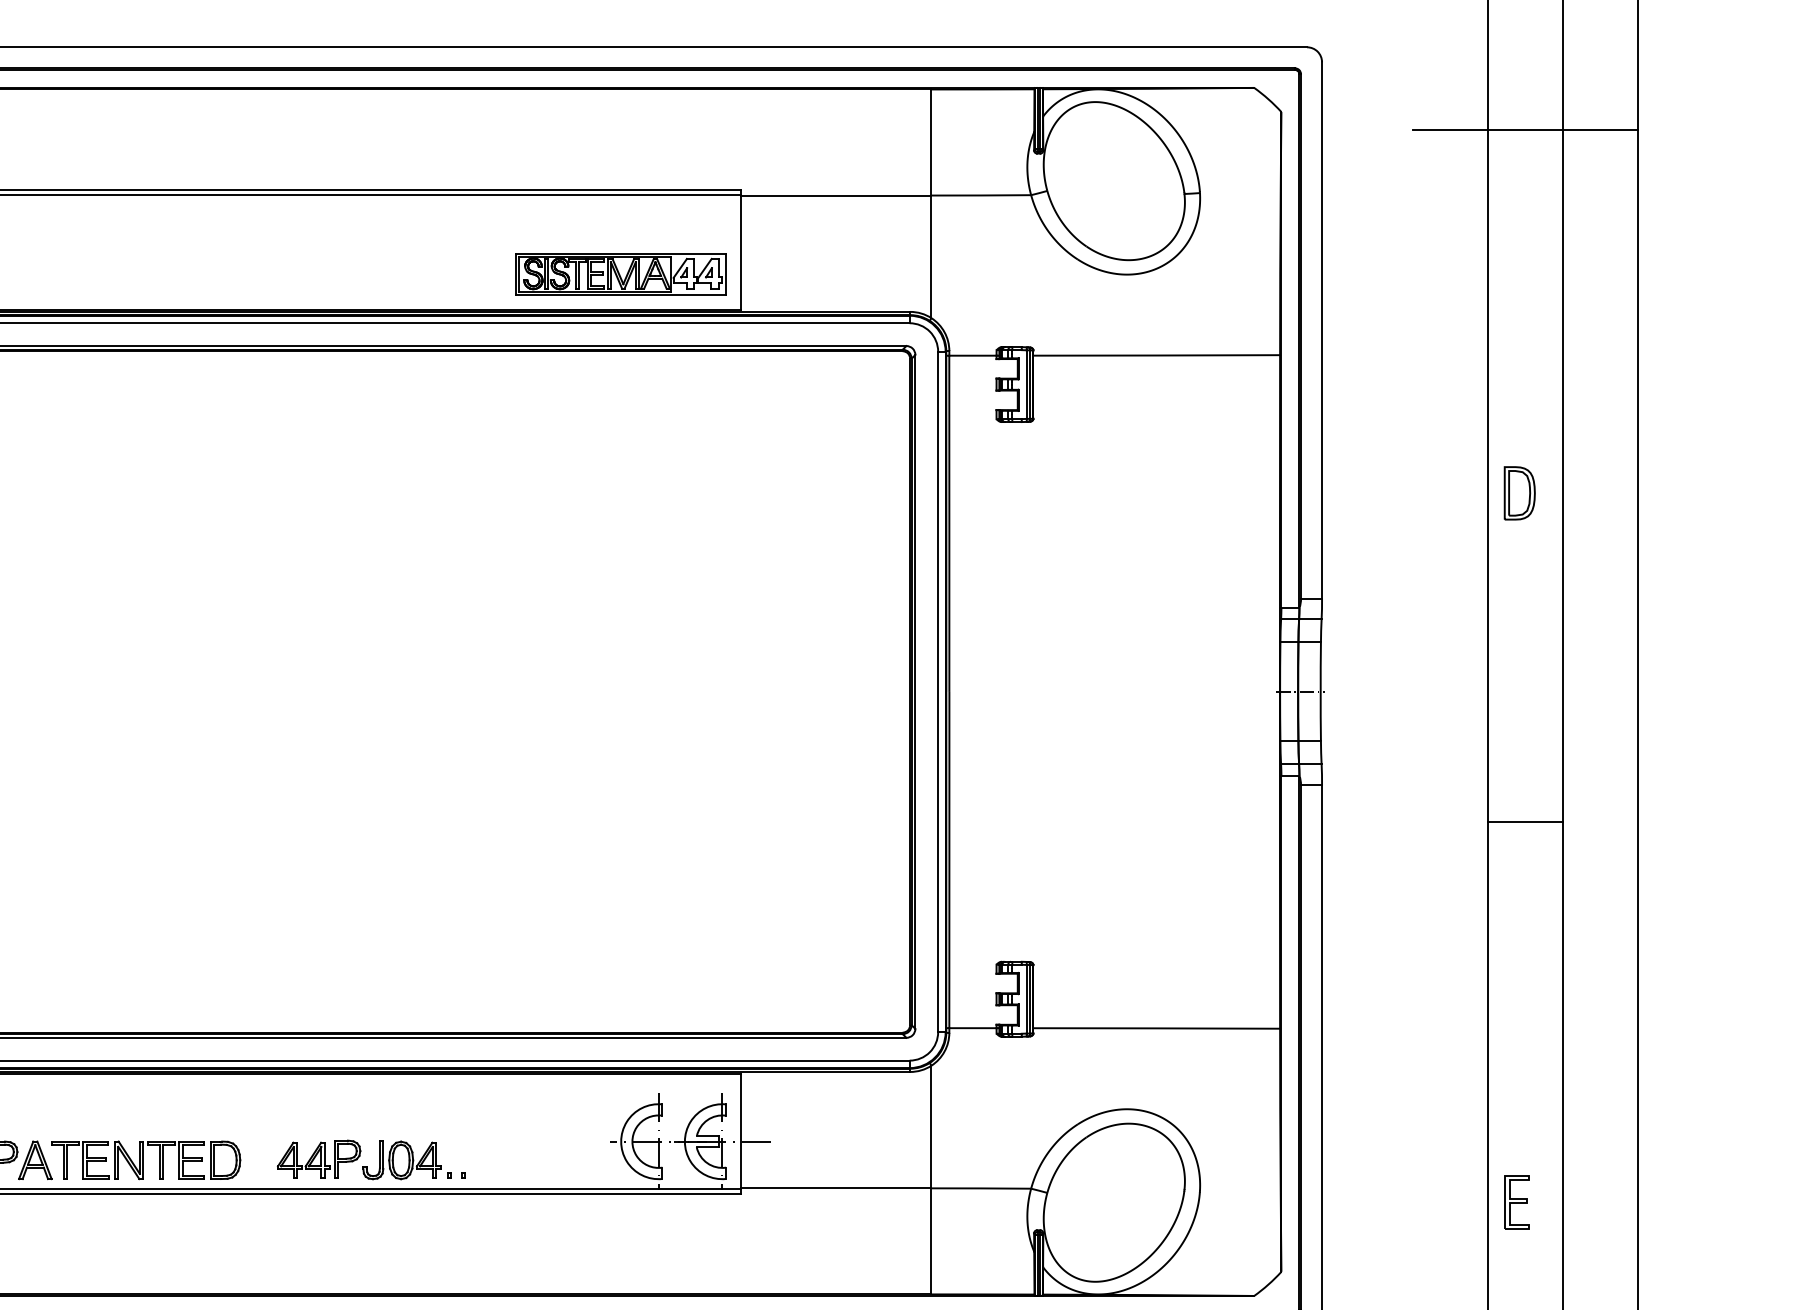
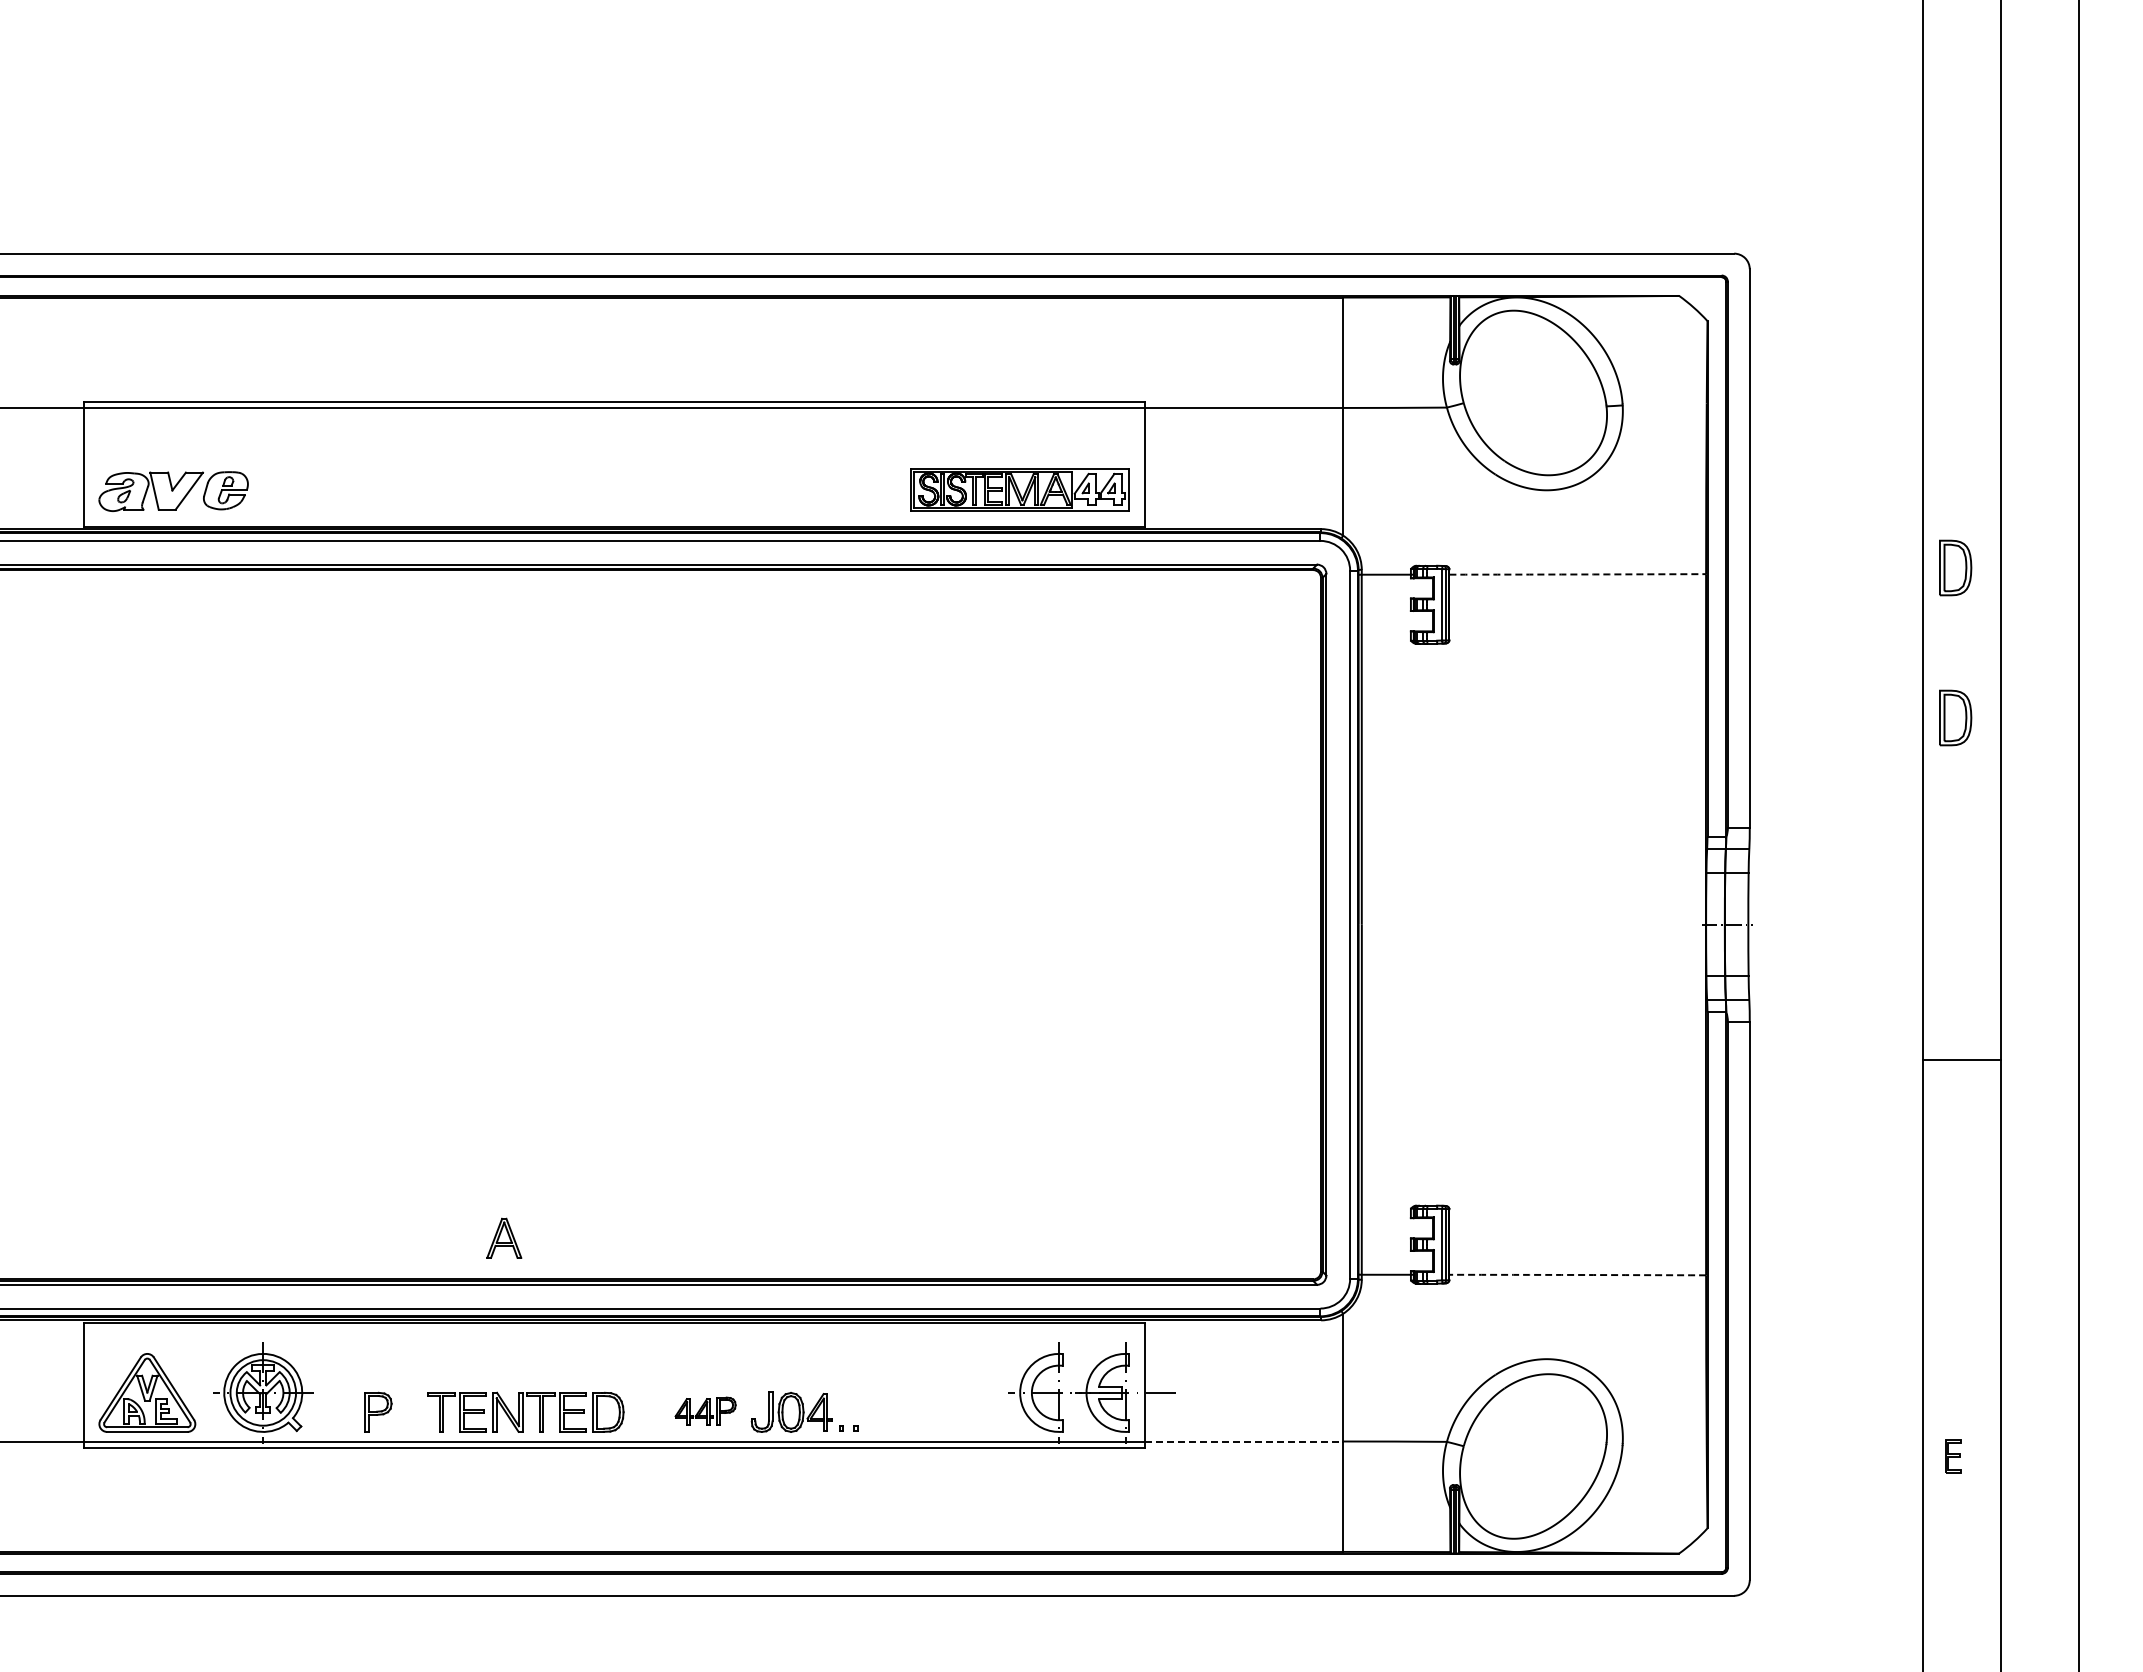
line: (1525, 129) -> (1961, 339), removed
part: (1519, 348) -> (1955, 567), added
arc: (1156, 355) -> (1577, 574), solid -> dashed
arc: (1156, 1027) -> (1577, 1274), solid -> dashed
part: (318, 1158) -> (705, 1410), size x0.7
part: (35, 1159) -> (504, 1237), moved
line: (836, 1188) -> (1244, 1441), solid -> dashed
part: (1517, 1202) -> (1953, 1456), size x0.6

